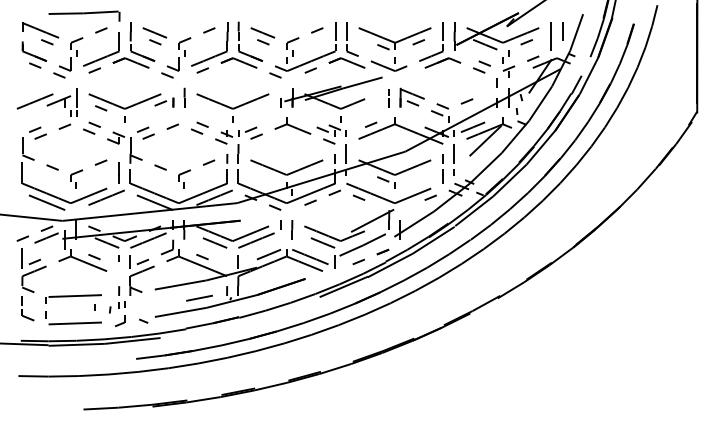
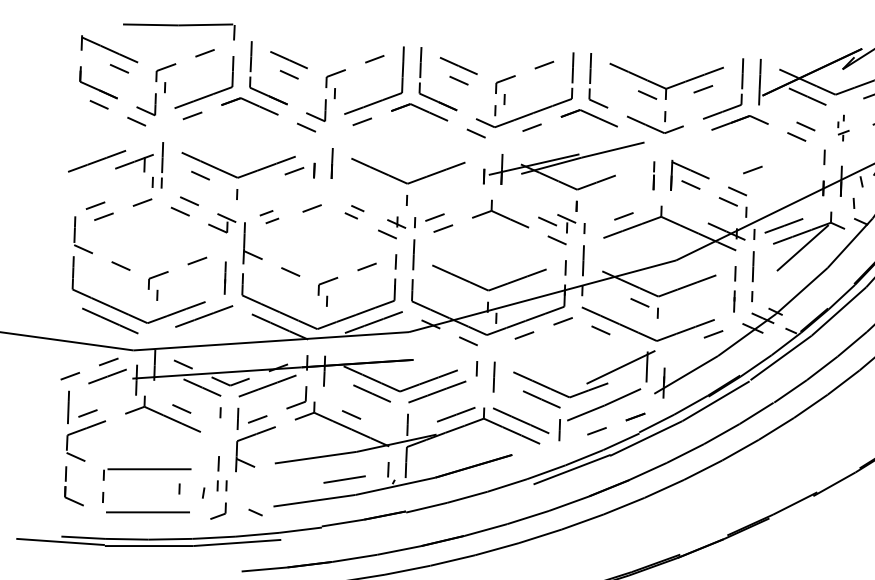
part: (508, 63) -> (843, 127), size x0.6
line: (466, 101) -> (751, 169), moved
part: (199, 127) -> (353, 211), size x0.7
part: (145, 132) -> (268, 216), size x0.7

